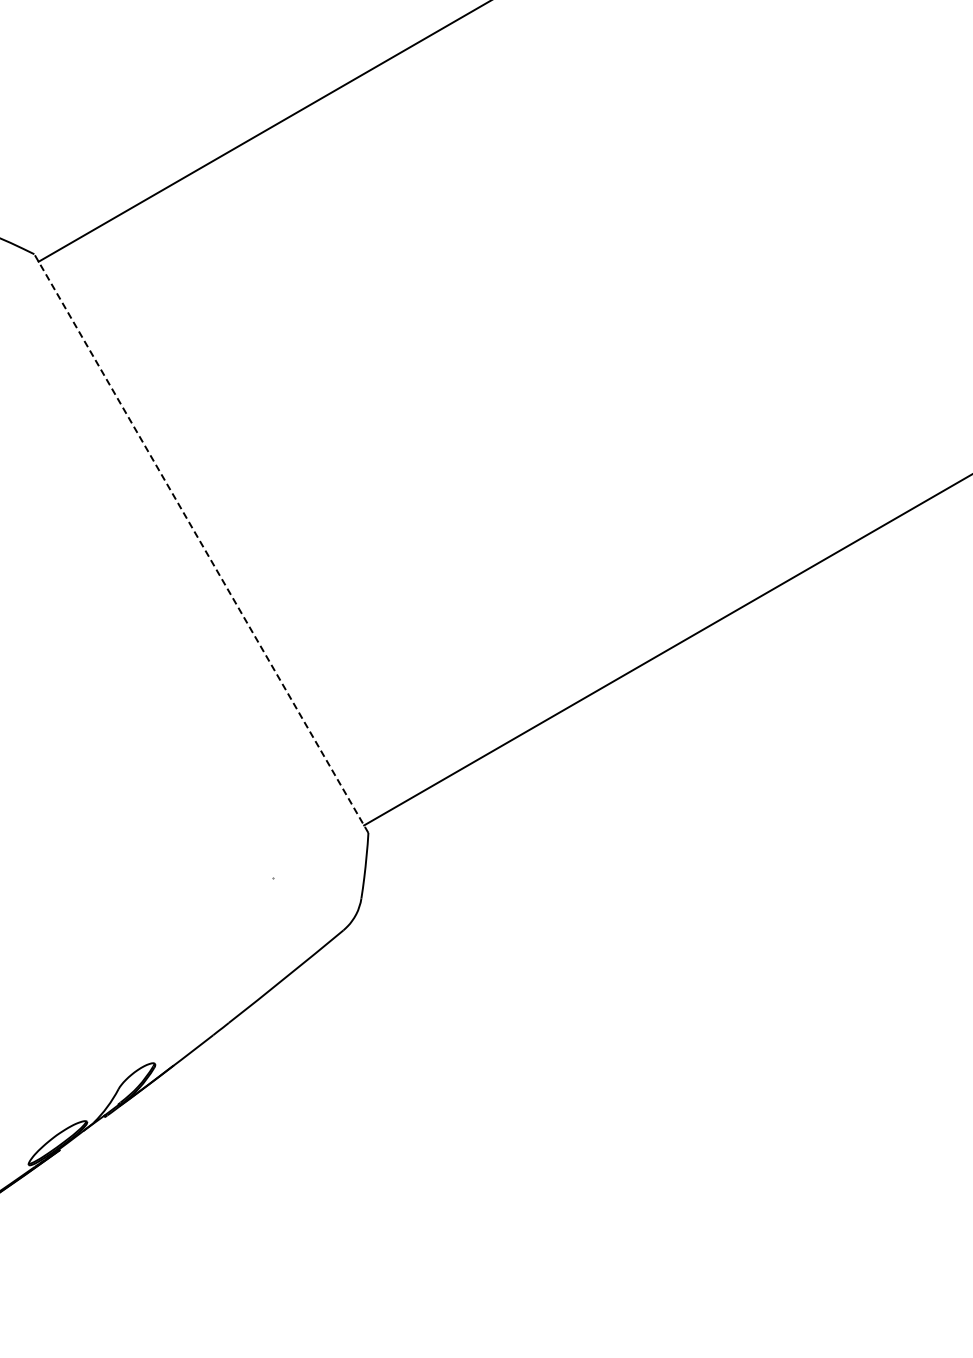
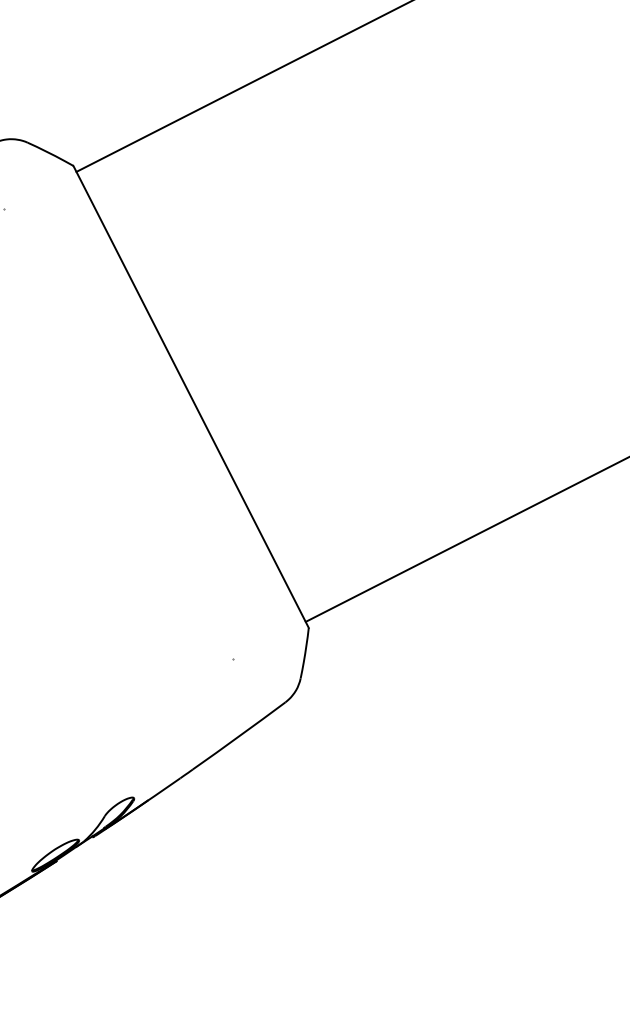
line: (201, 543) -> (191, 396), dashed -> solid

